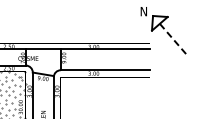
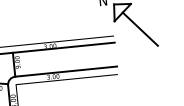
line: (174, 40) -> (141, 29), dashed -> solid

